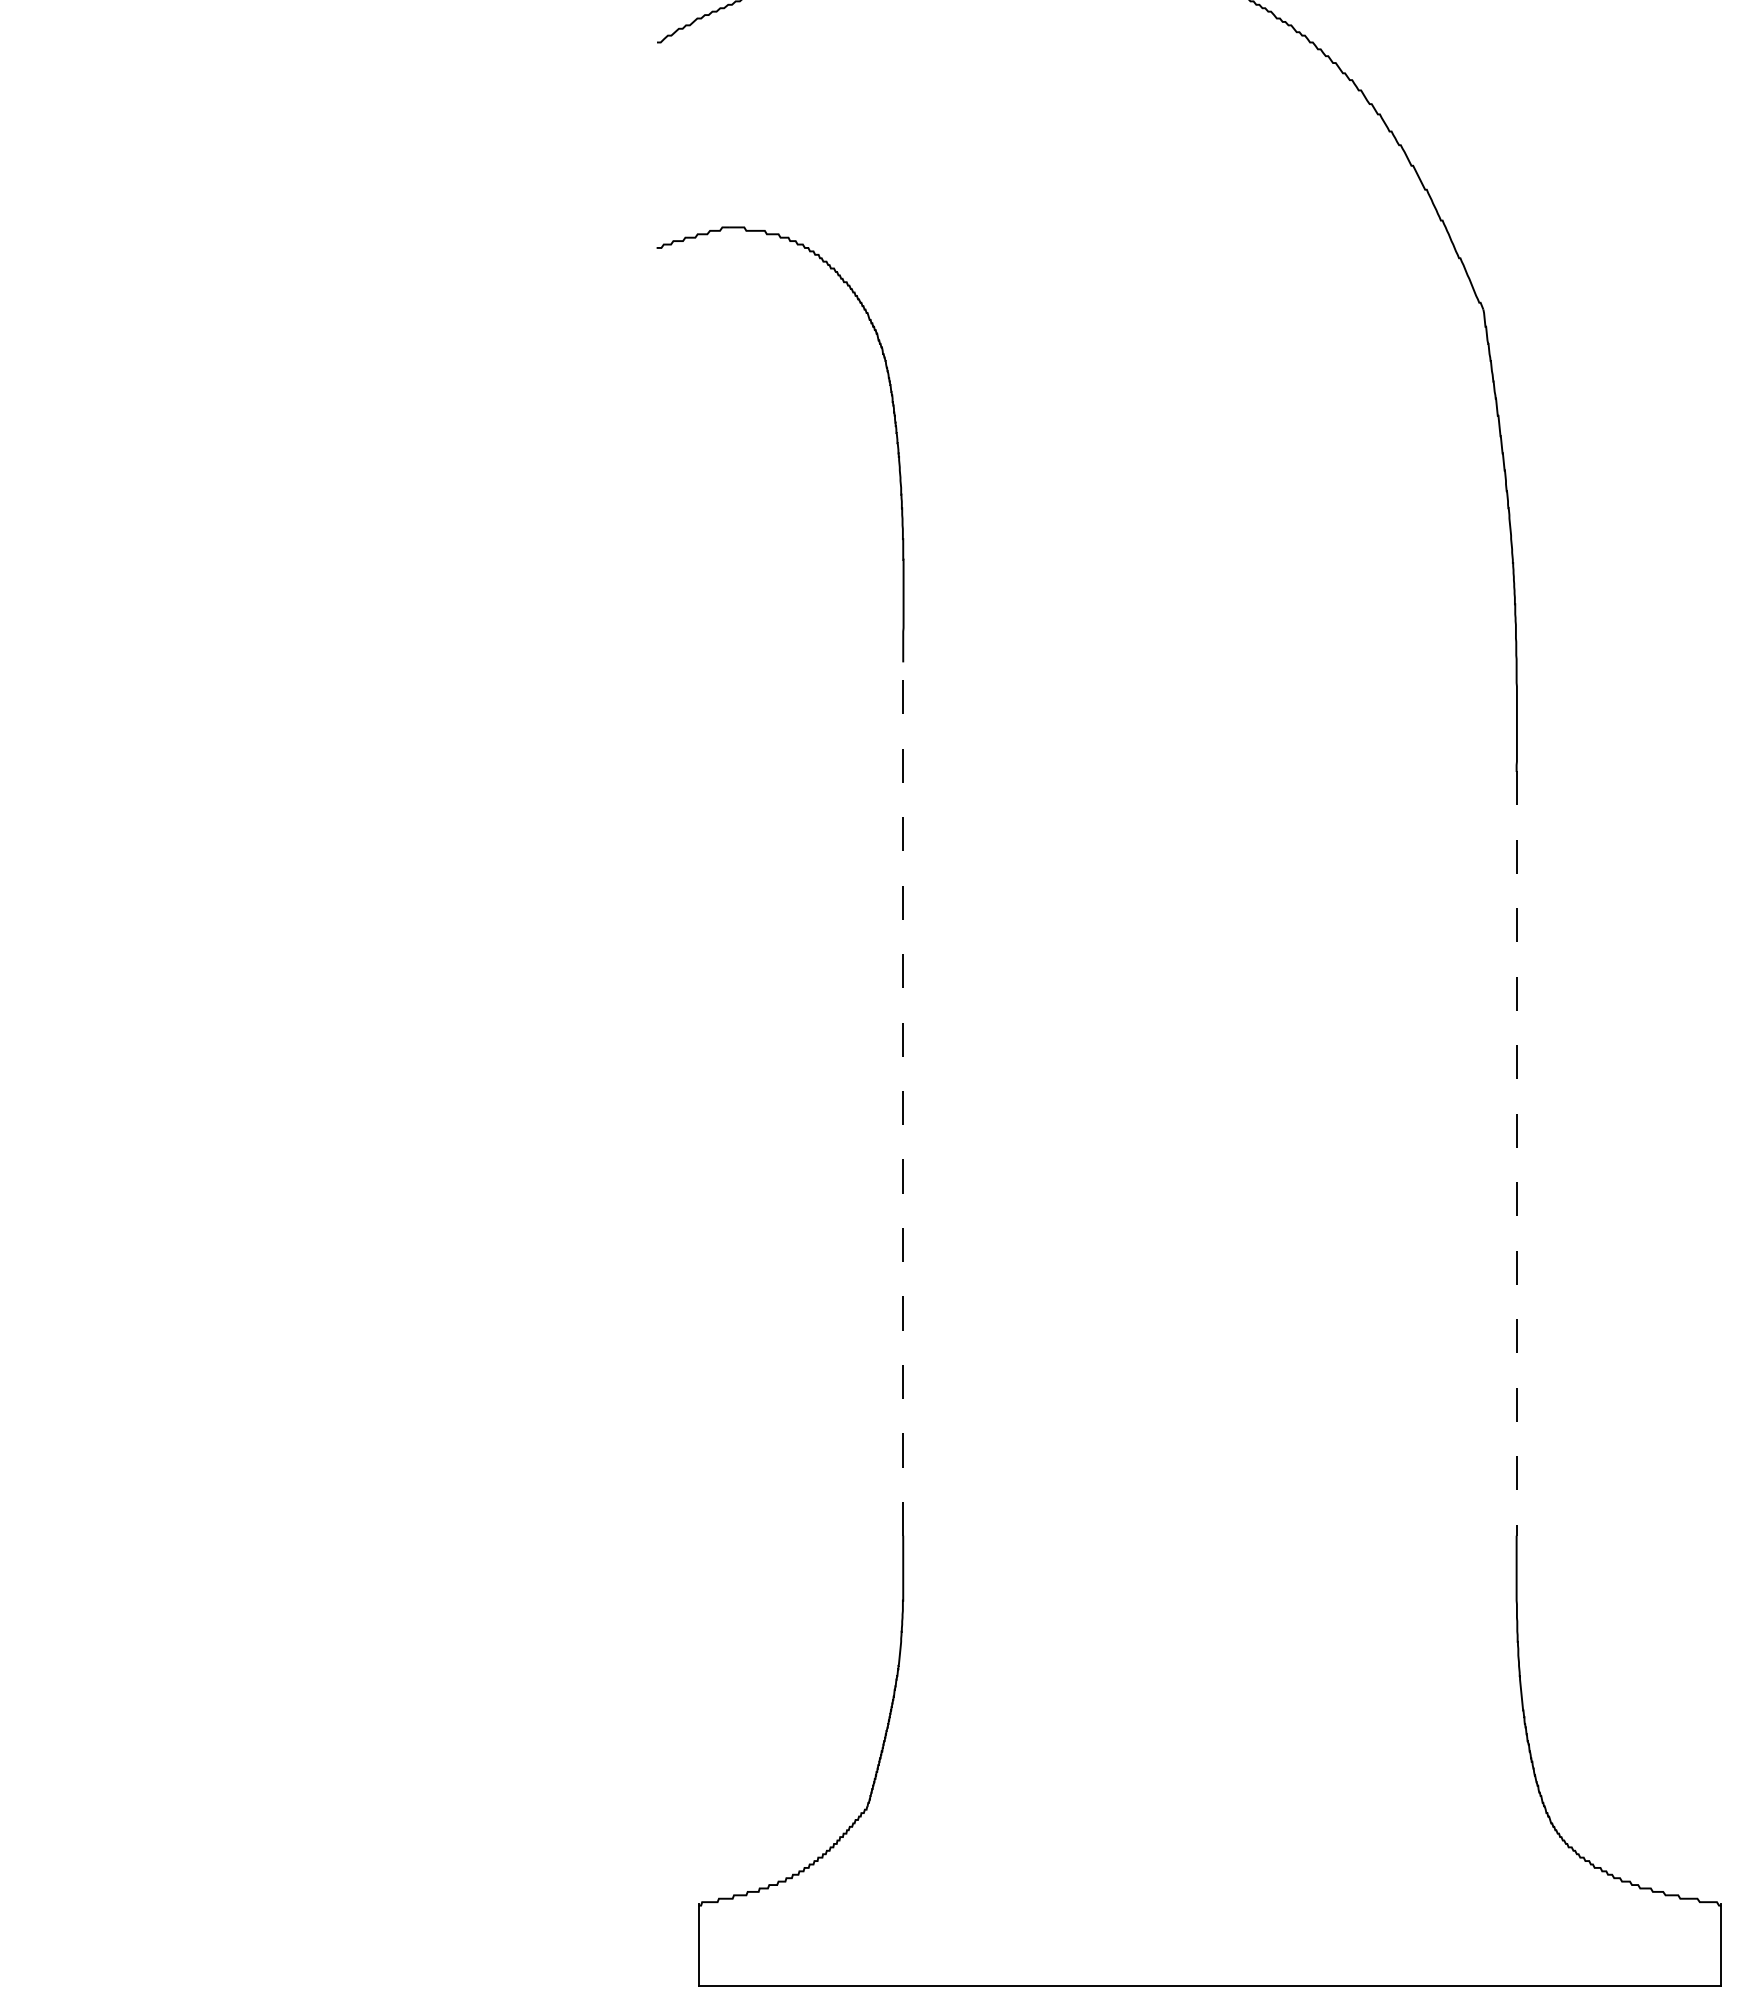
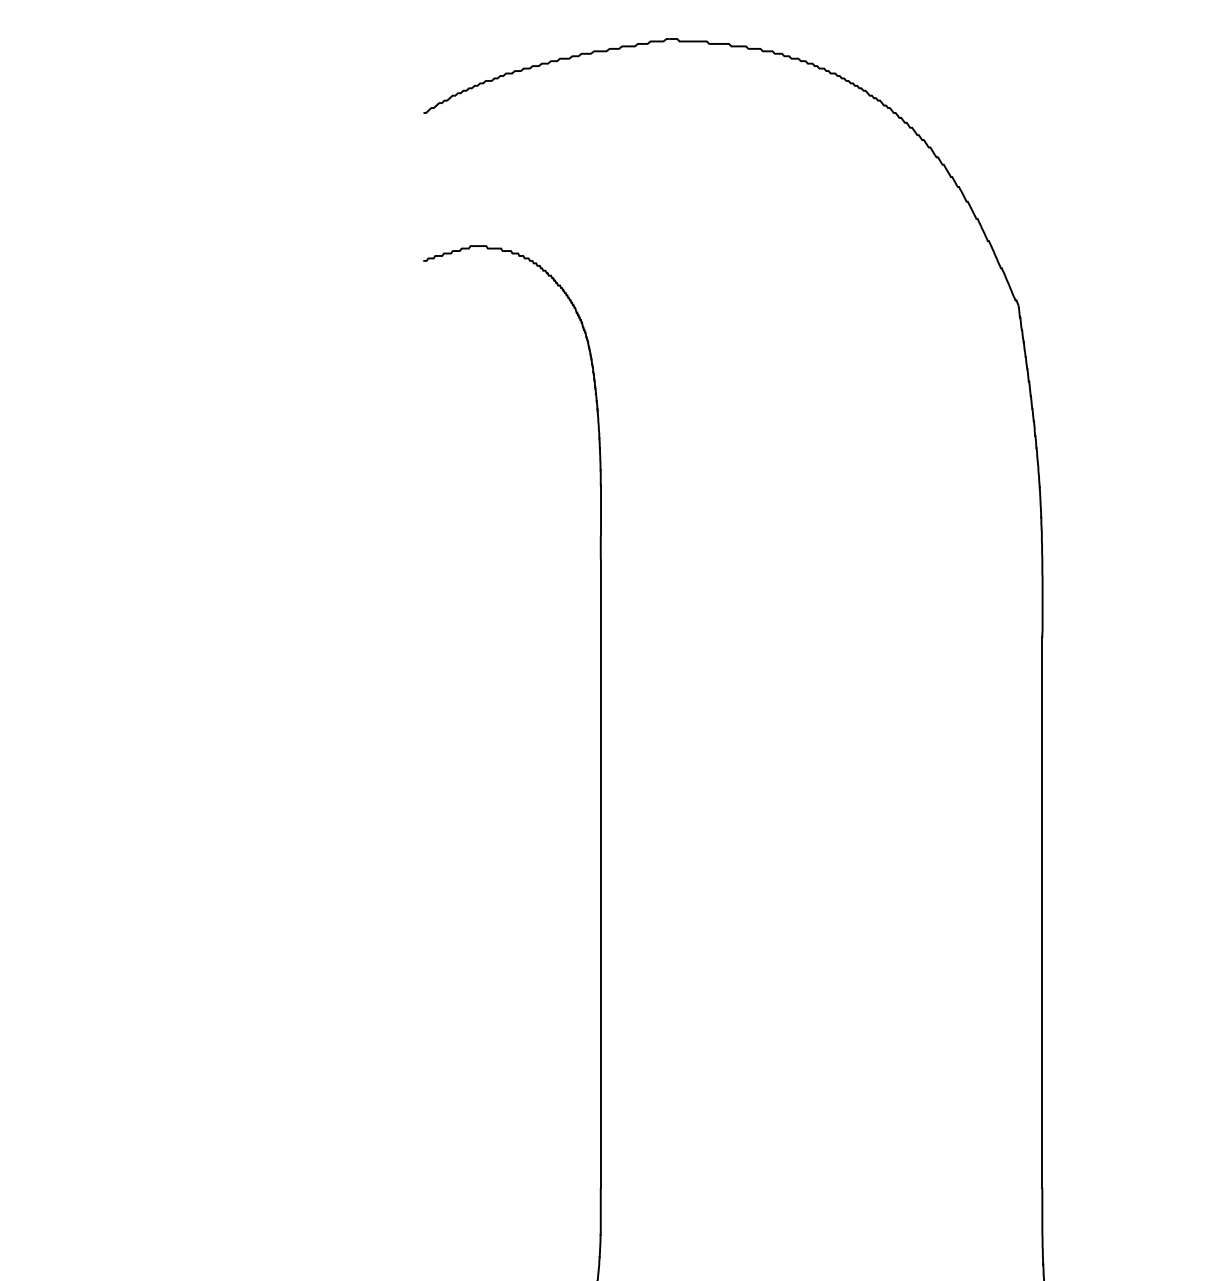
line: (903, 1099) -> (600, 873), dashed -> solid
line: (1516, 1153) -> (1042, 912), dashed -> solid

